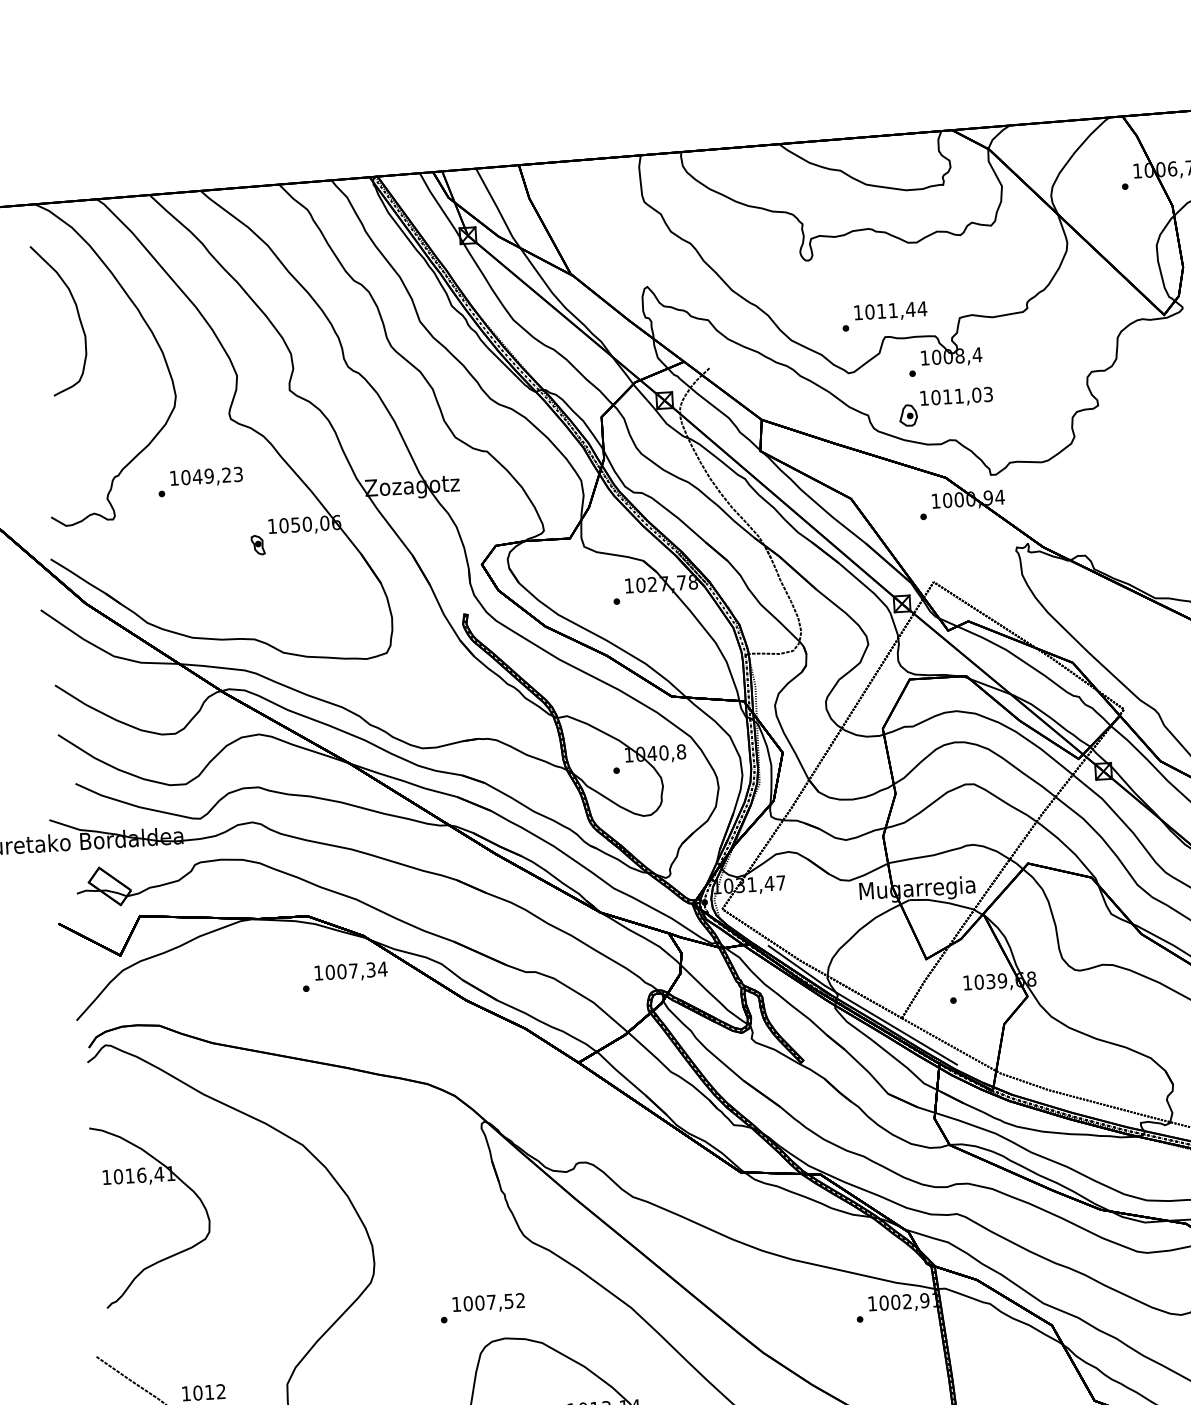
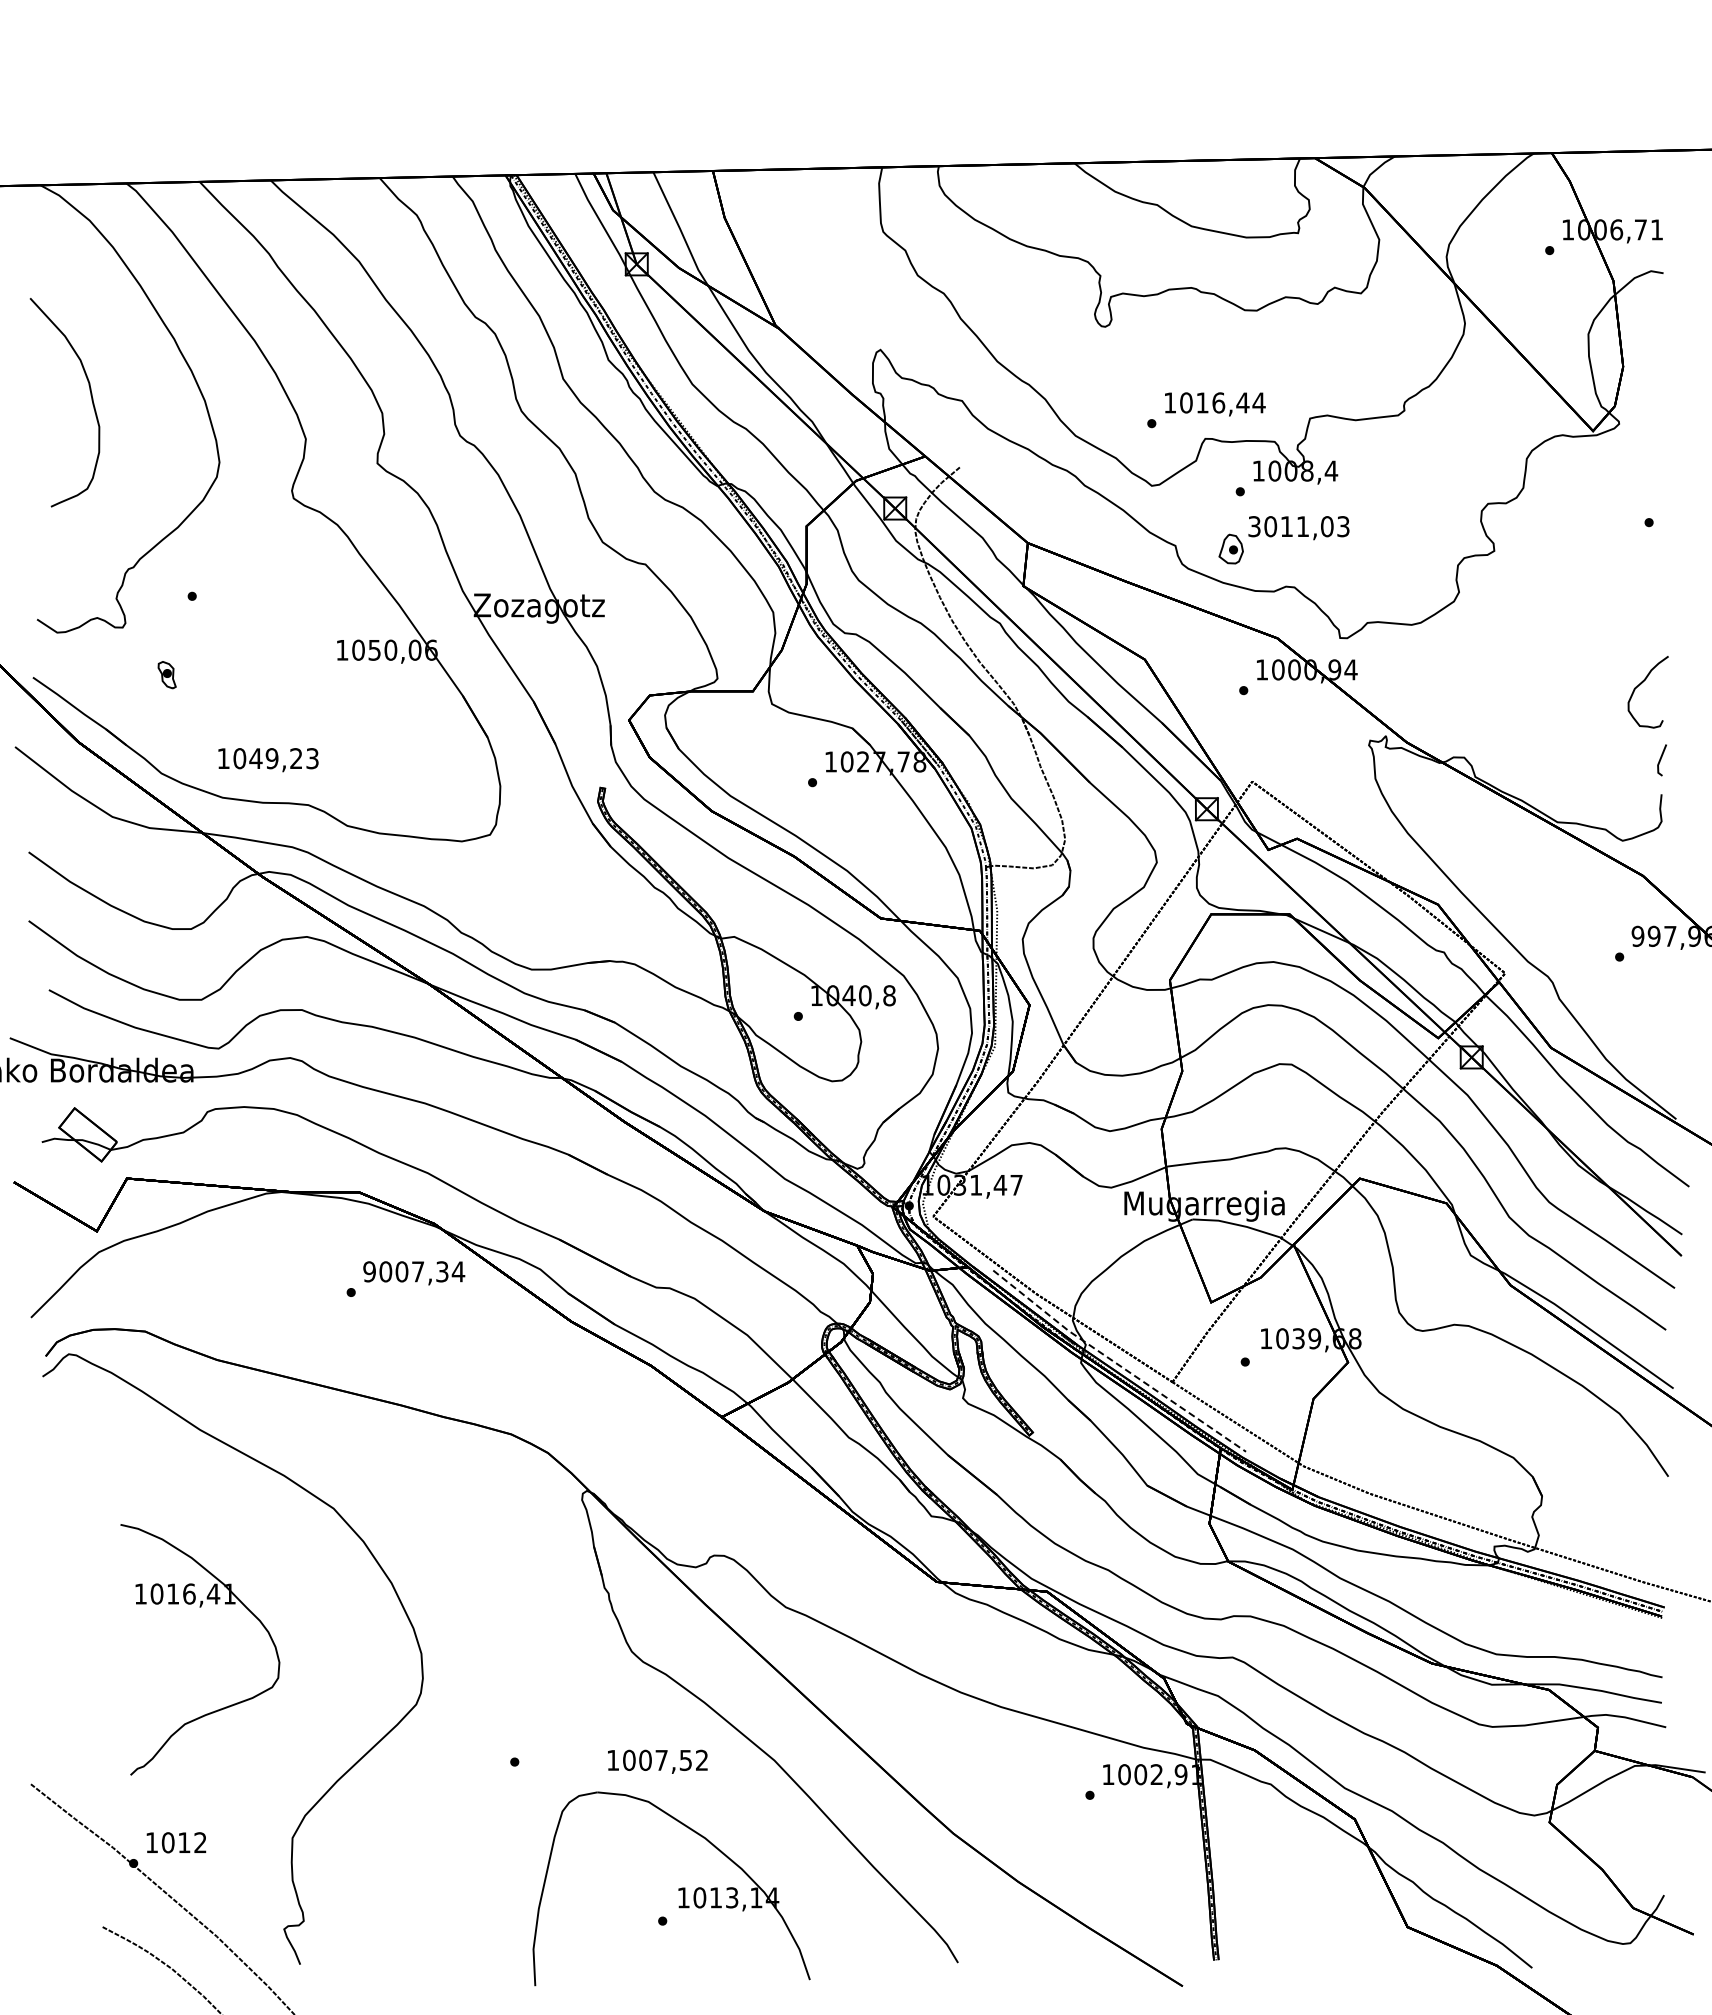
text: (893, 310) -> (1218, 402), 1011,44 -> 1016,44
curve: (77, 313) -> (90, 395), moved
text: (924, 398) -> (1254, 526), 1011,03 -> 3011,03
text: (206, 477) -> (268, 760), moved
part: (257, 545) -> (166, 675), moved
text: (318, 972) -> (369, 1271), 1007,34 -> 9007,34
line: (861, 1007) -> (1117, 1364), solid -> dashed
part: (150, 1184) -> (200, 1607), moved
text: (488, 1303) -> (657, 1761), moved

